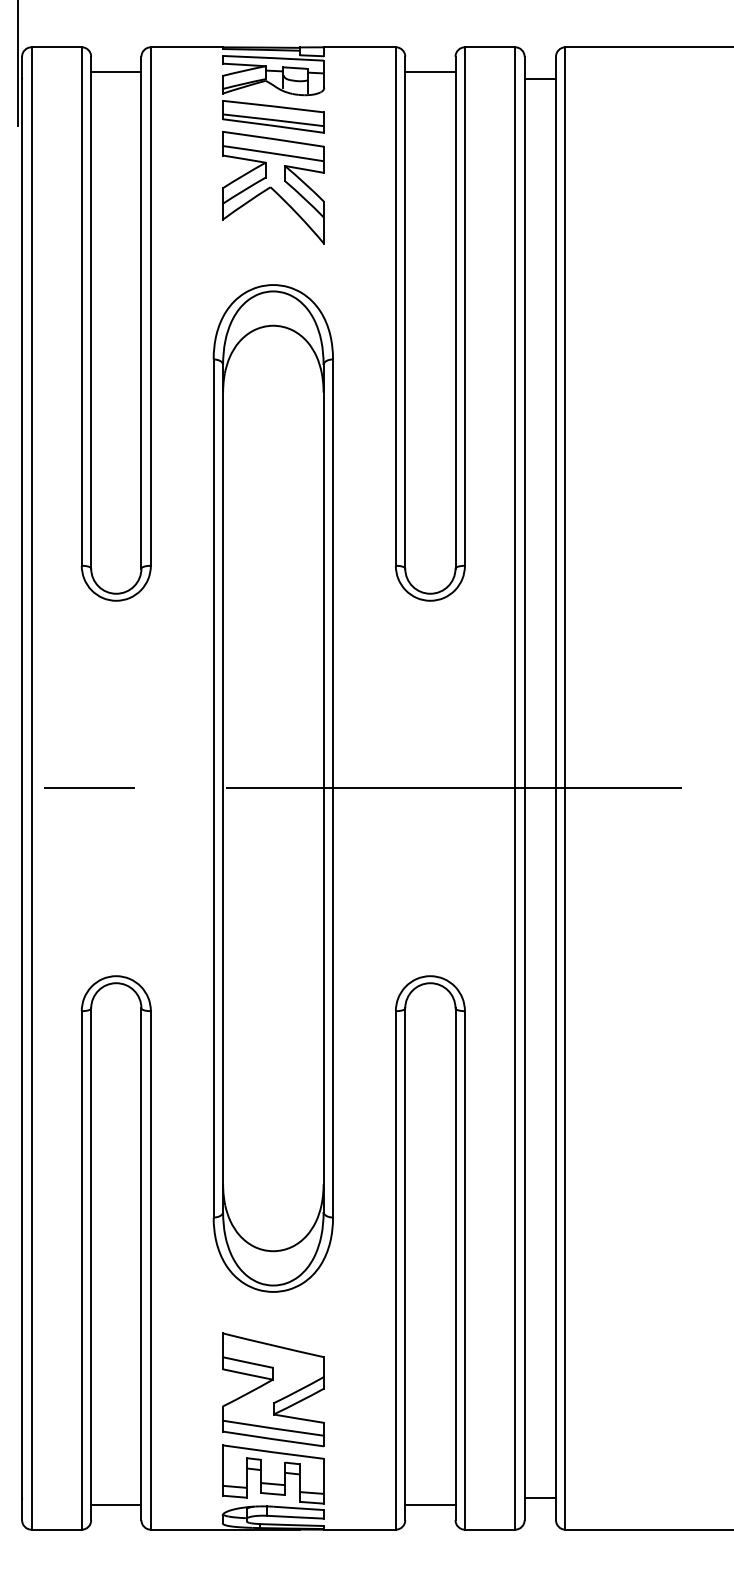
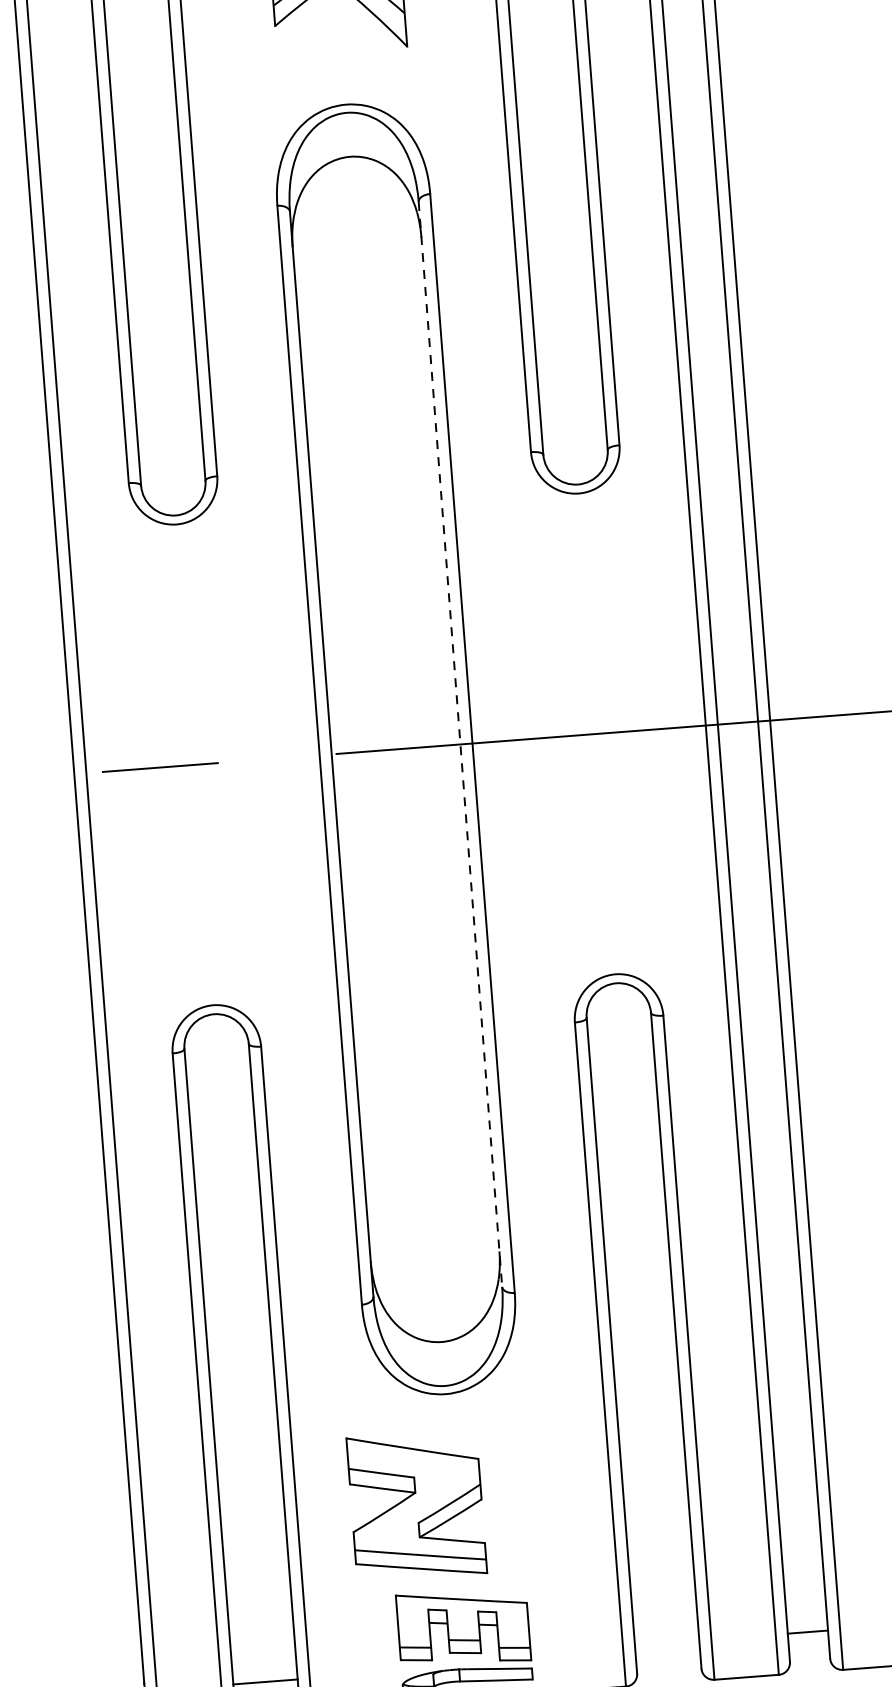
line: (323, 788) -> (460, 744), solid -> dashed
part: (273, 1389) -> (417, 1505), moved
line: (430, 1504) -> (667, 1650), removed

